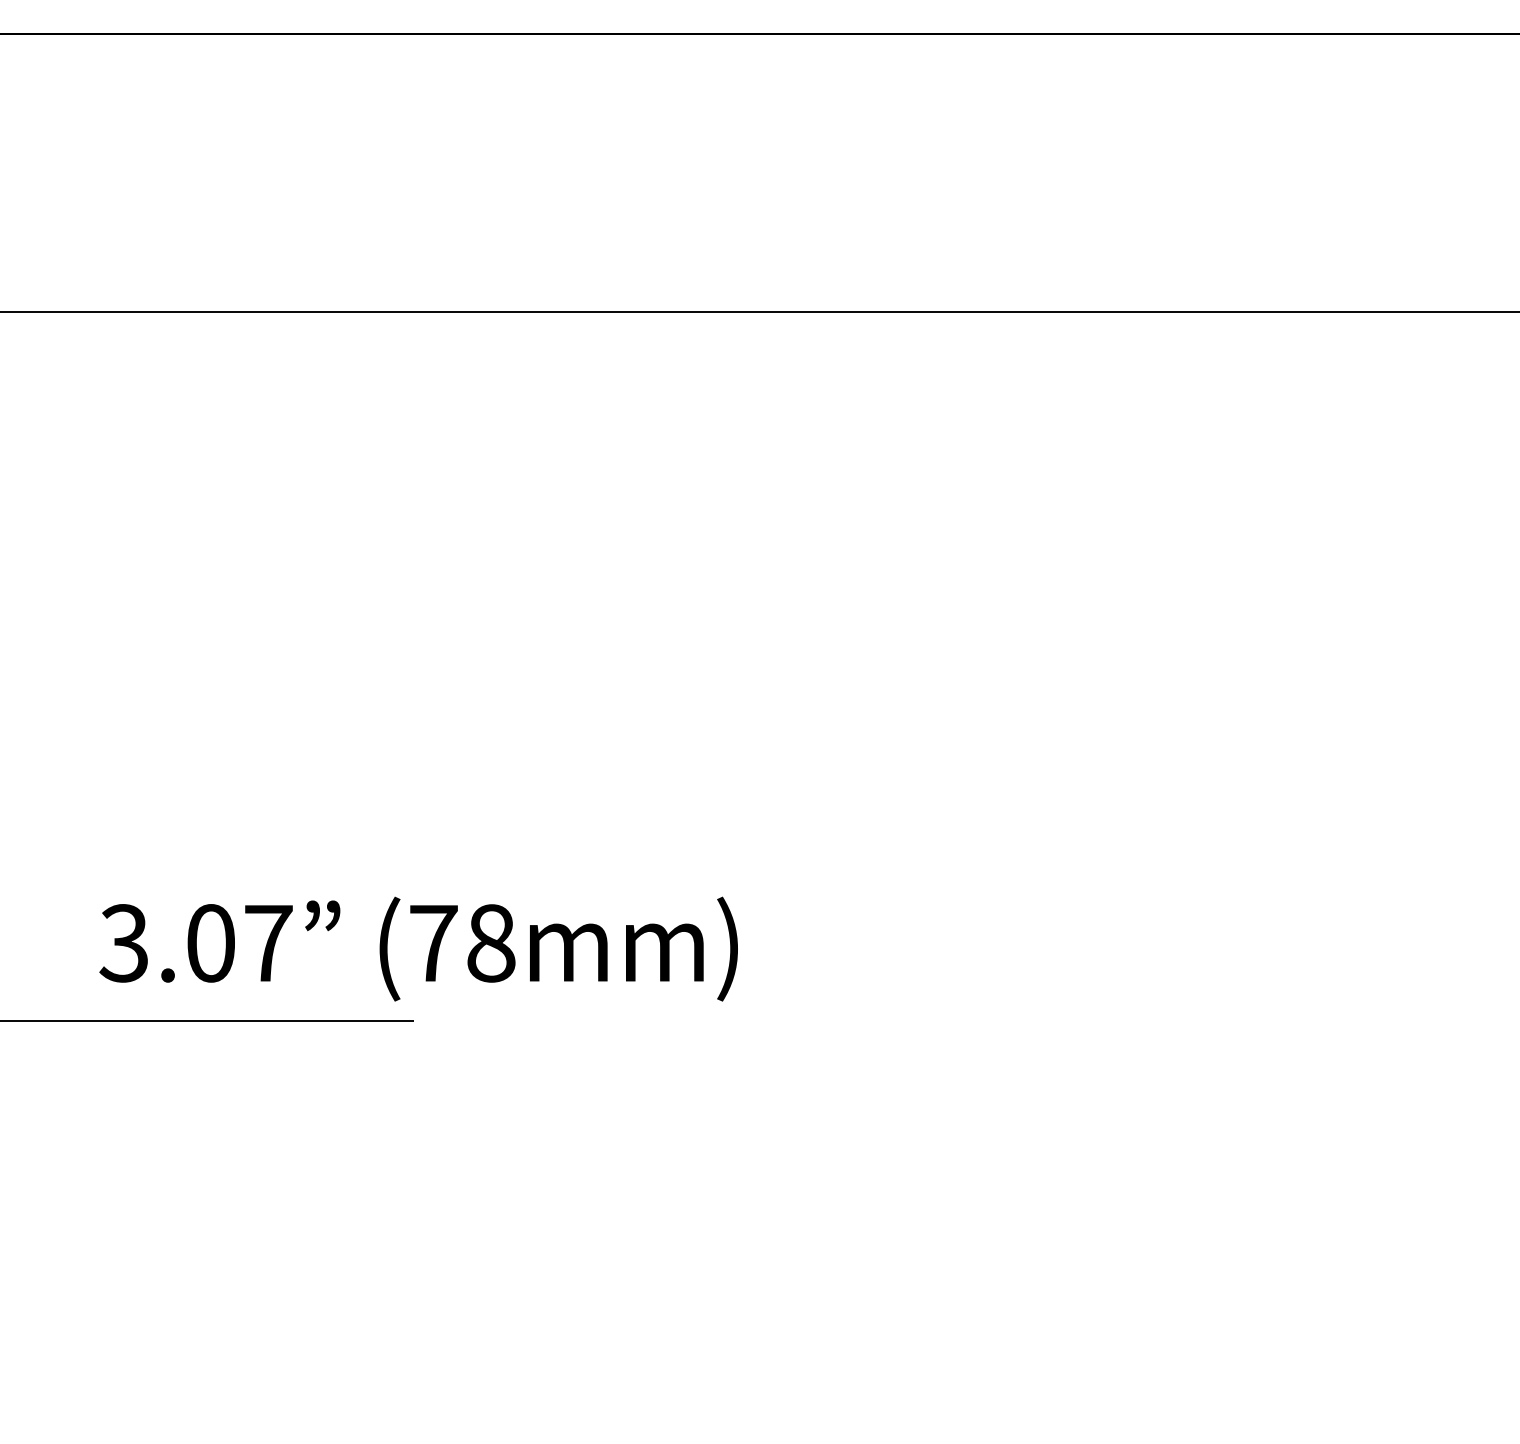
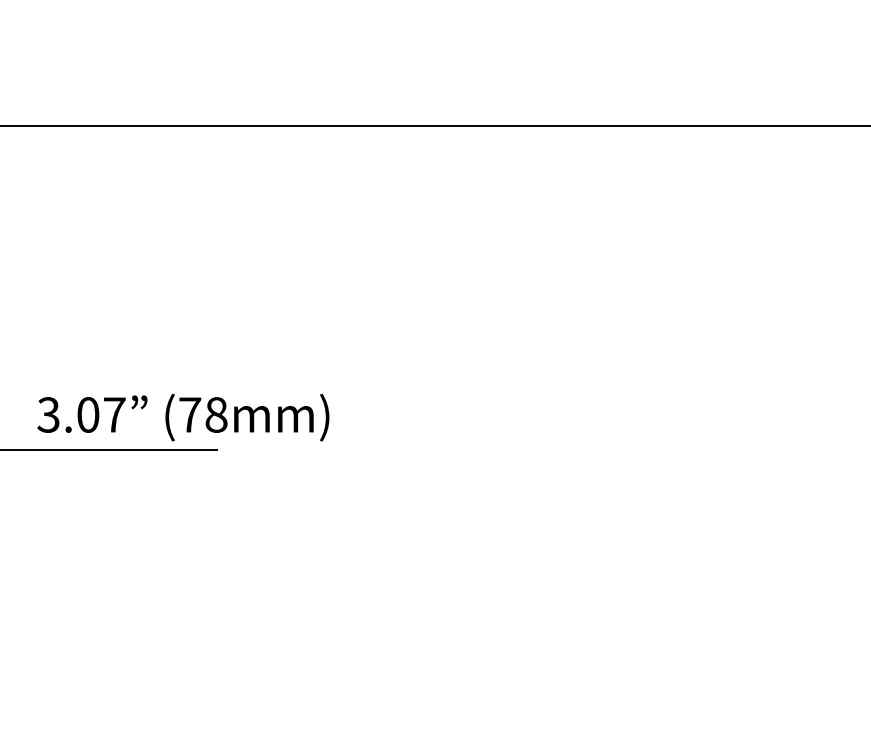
text: (419, 948) -> (183, 417), moved

